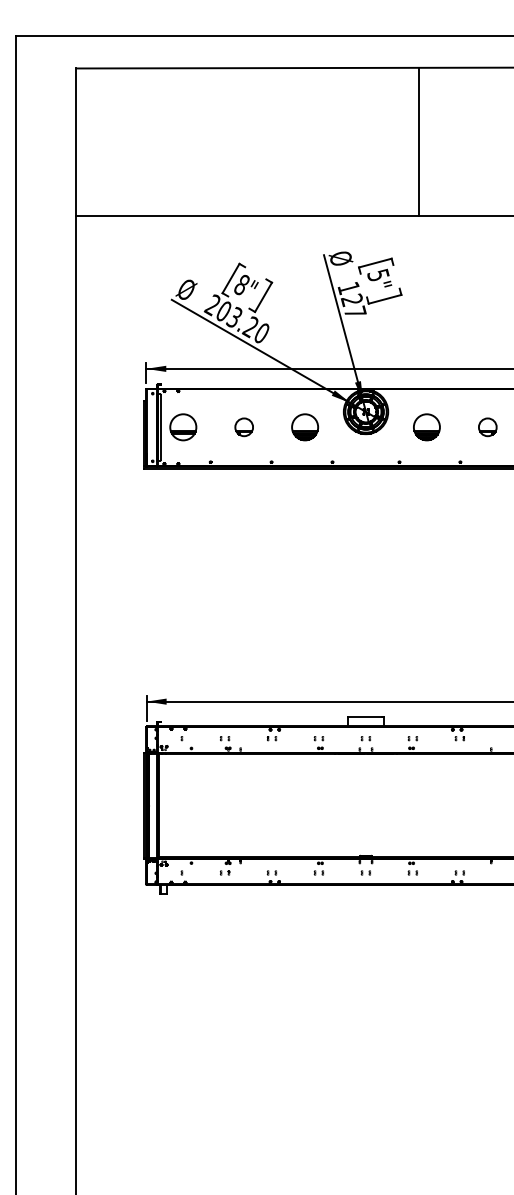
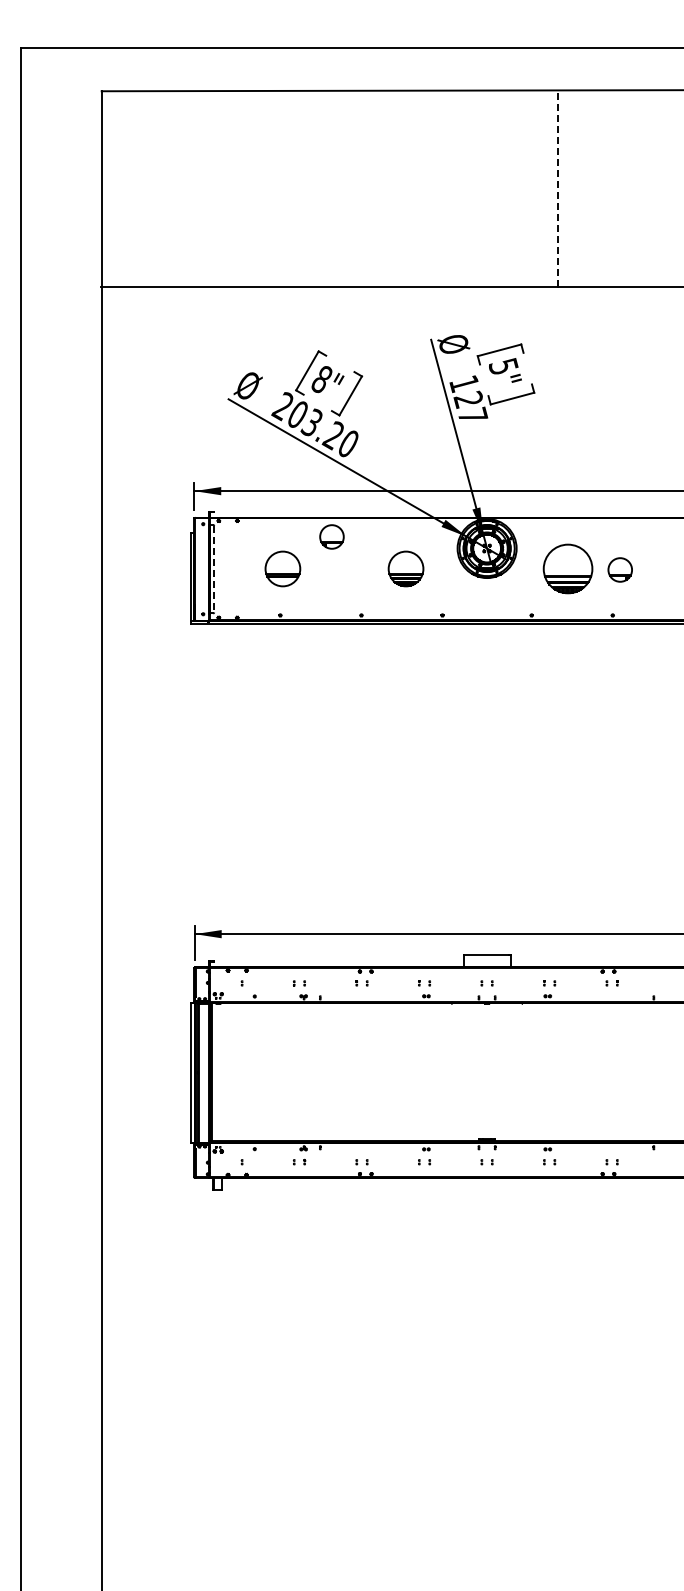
line: (419, 141) -> (558, 188), solid -> dashed
part: (183, 426) -> (282, 568), moved
part: (243, 426) -> (331, 536), moved
part: (427, 426) -> (568, 568), size x1.4
part: (487, 426) -> (619, 569), moved
line: (161, 427) -> (214, 569), solid -> dashed

